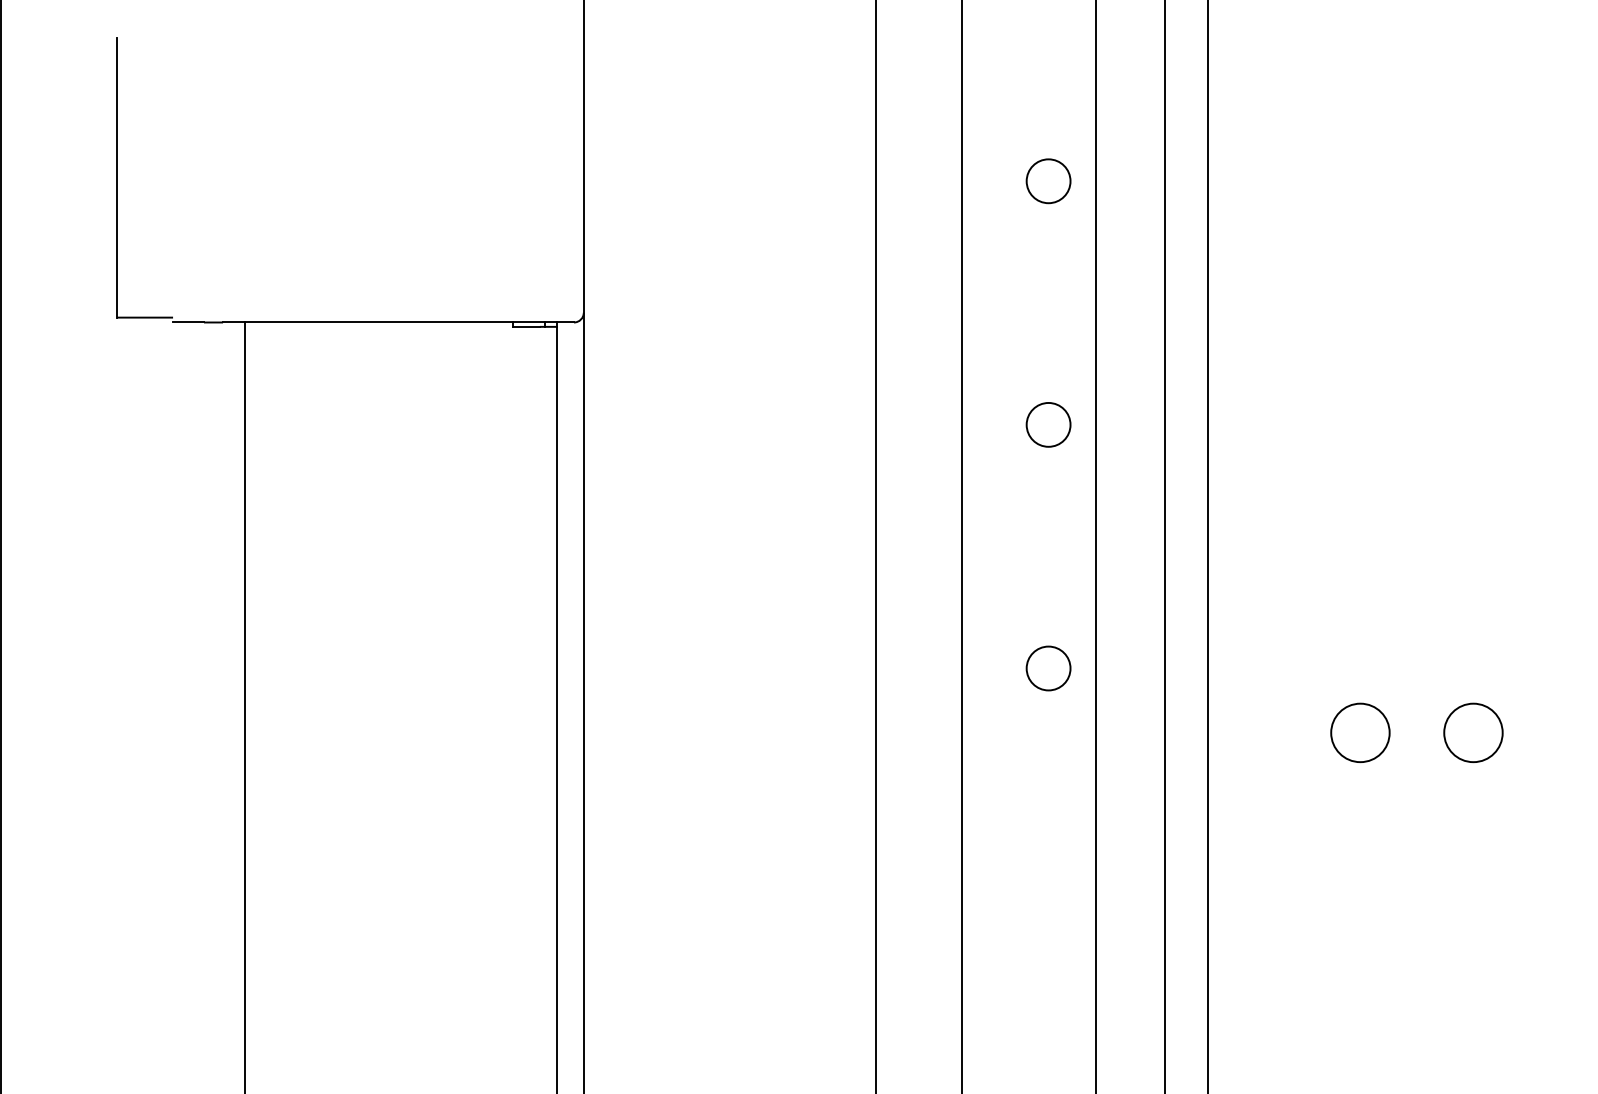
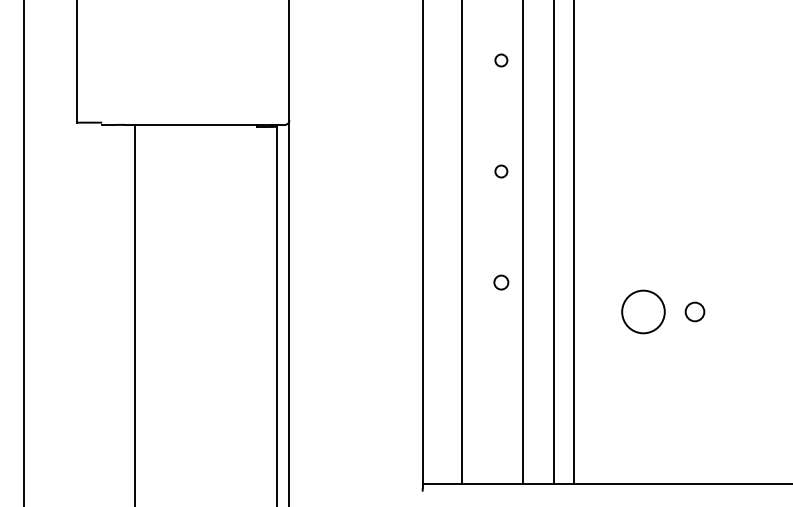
circle: (1048, 181) -> (501, 60), size x0.6
circle: (1048, 424) -> (501, 171), size x0.6
circle: (1048, 668) -> (501, 282), size x0.7
circle: (1360, 731) -> (643, 311), size x1.6
circle: (1472, 731) -> (694, 311), size x0.7

